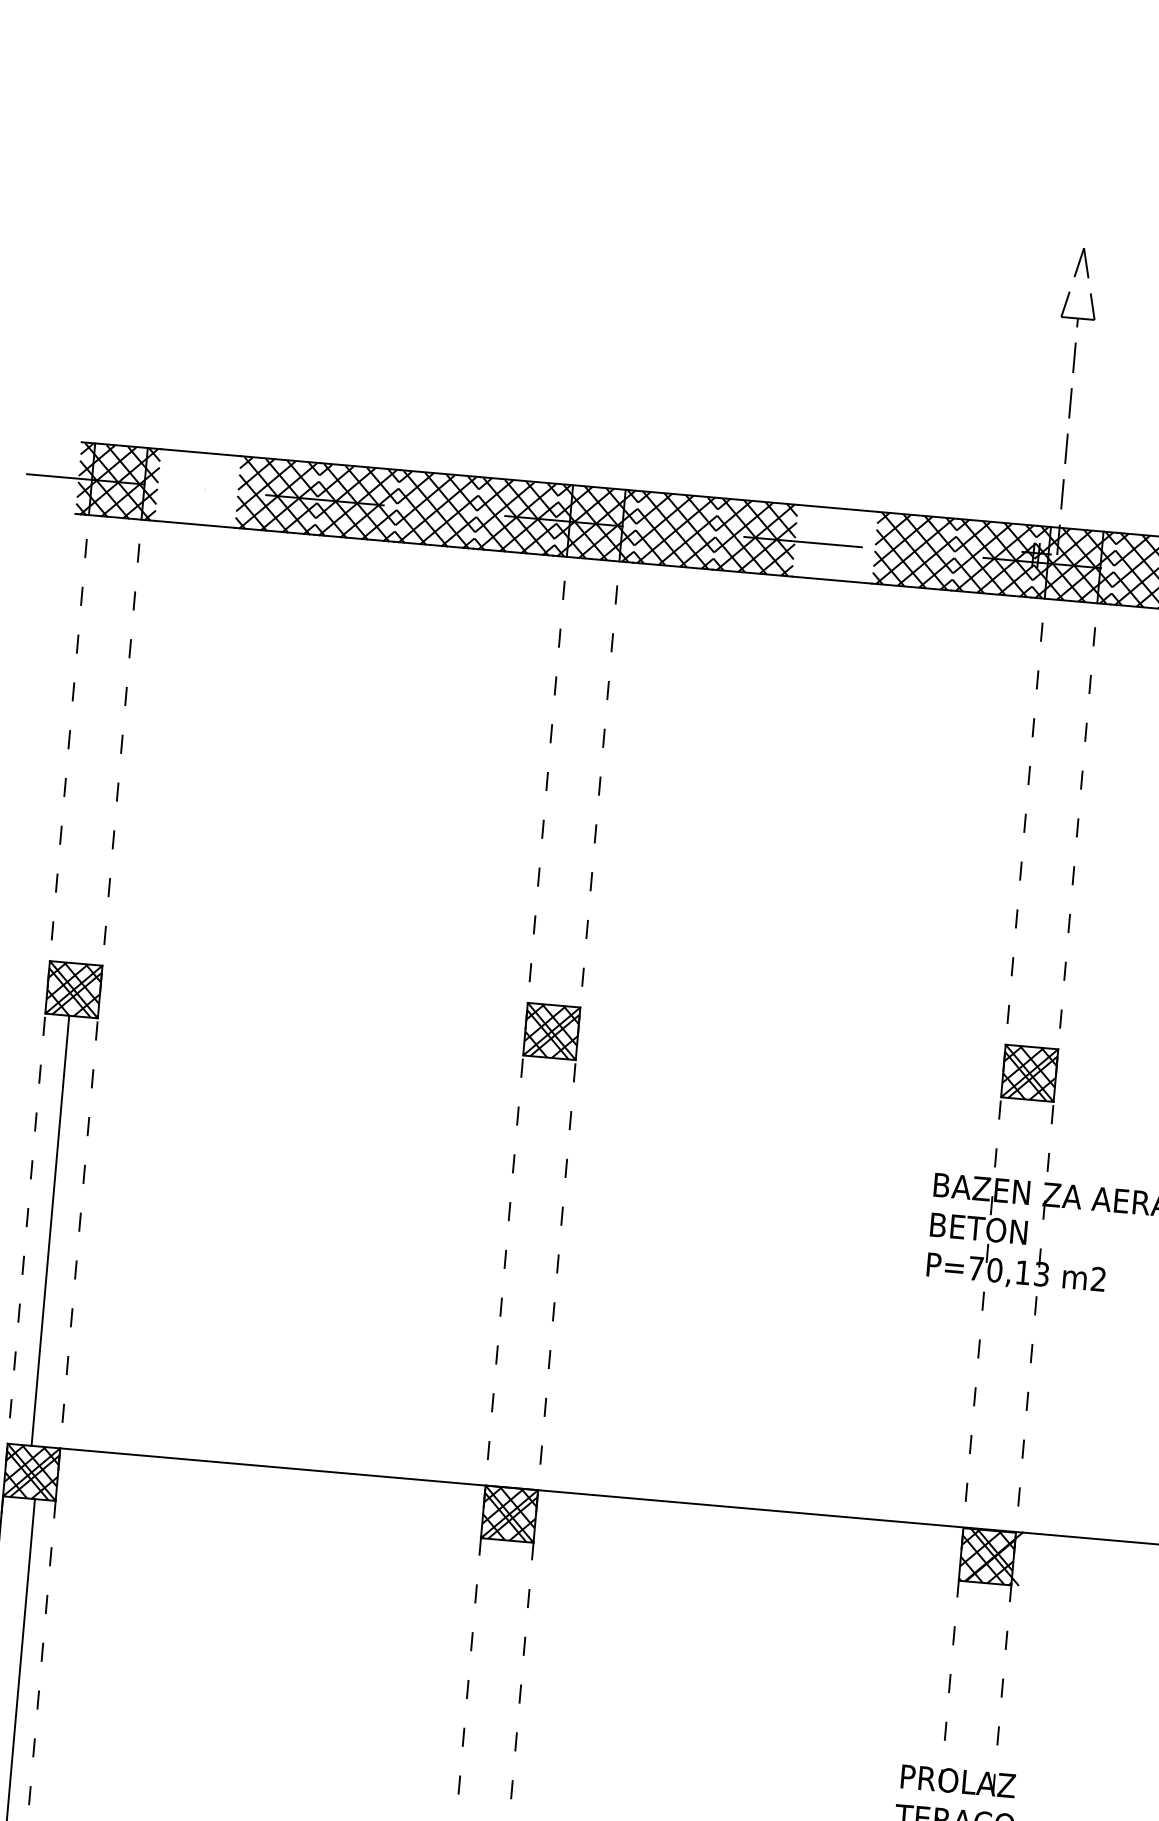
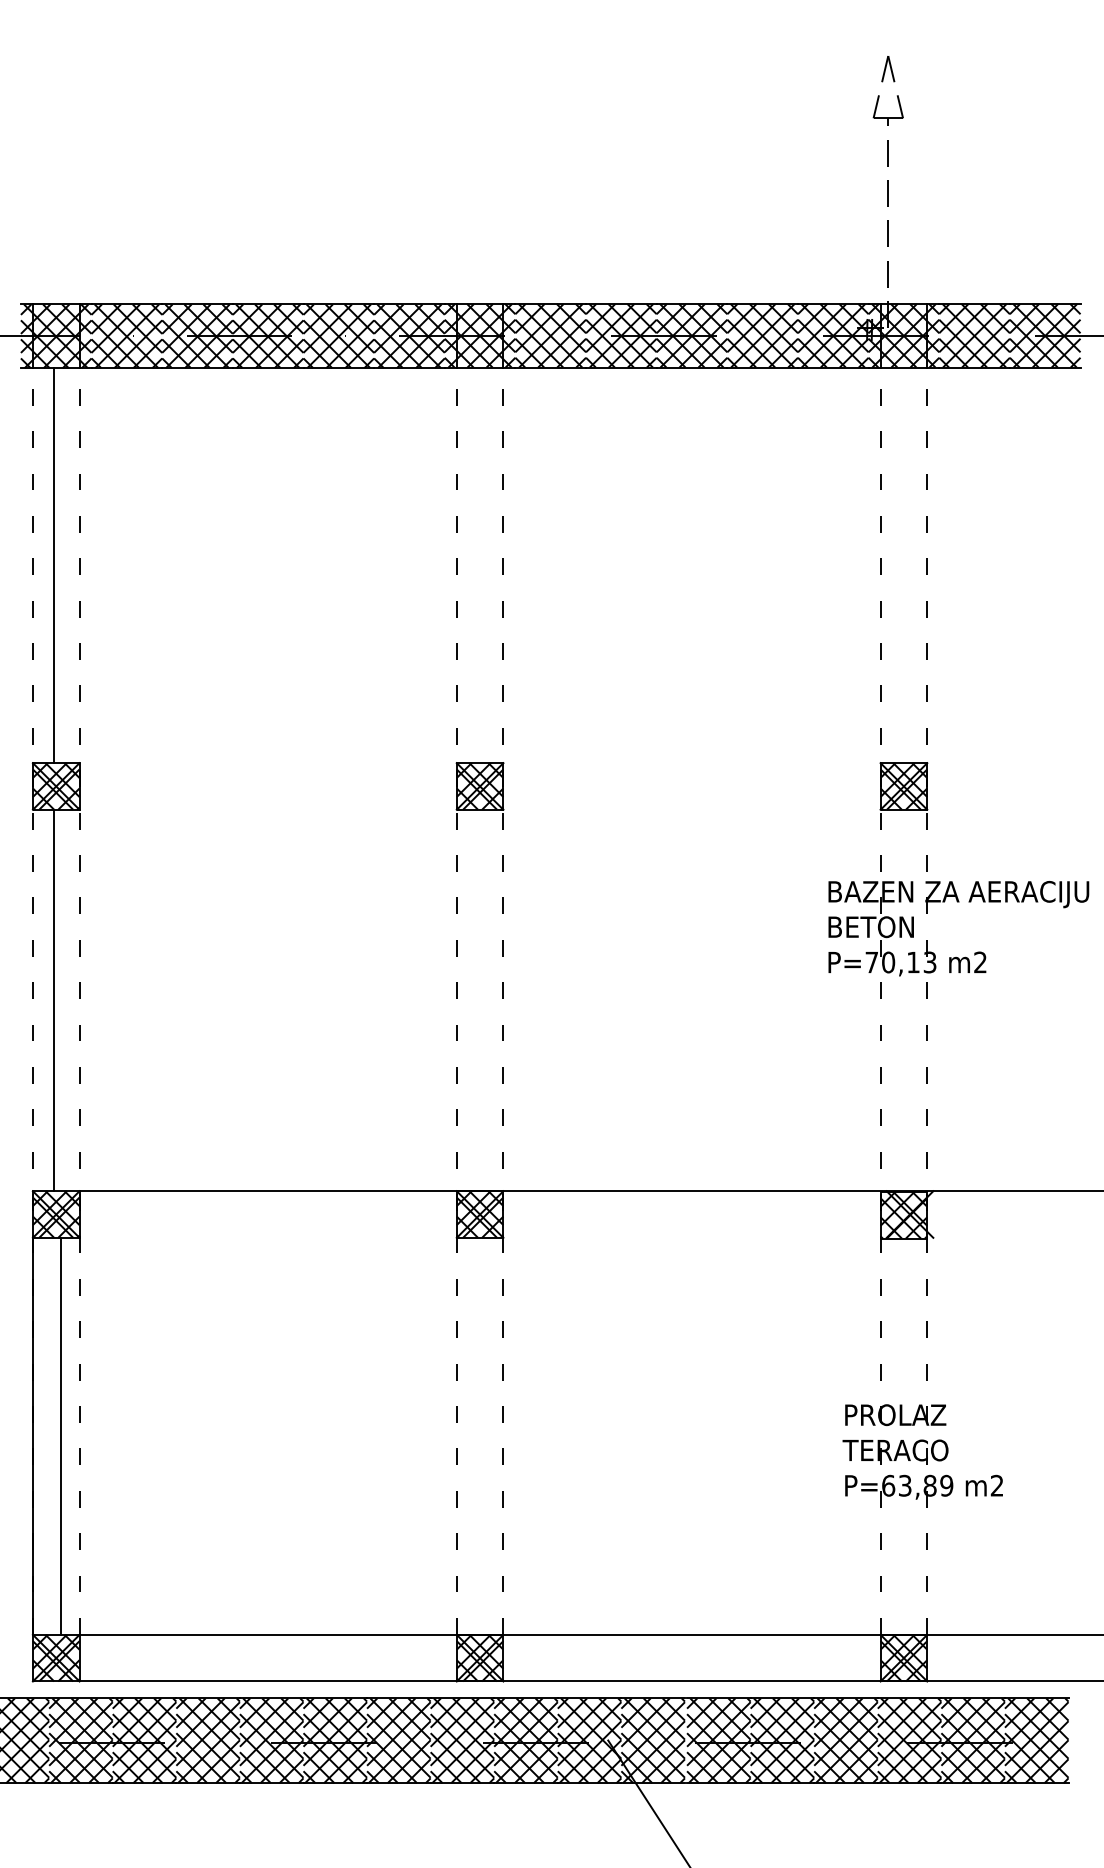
hatch: (197, 489) -> (126, 336), added
hatch: (834, 543) -> (691, 335), added
line: (93, 740) -> (54, 565), added

